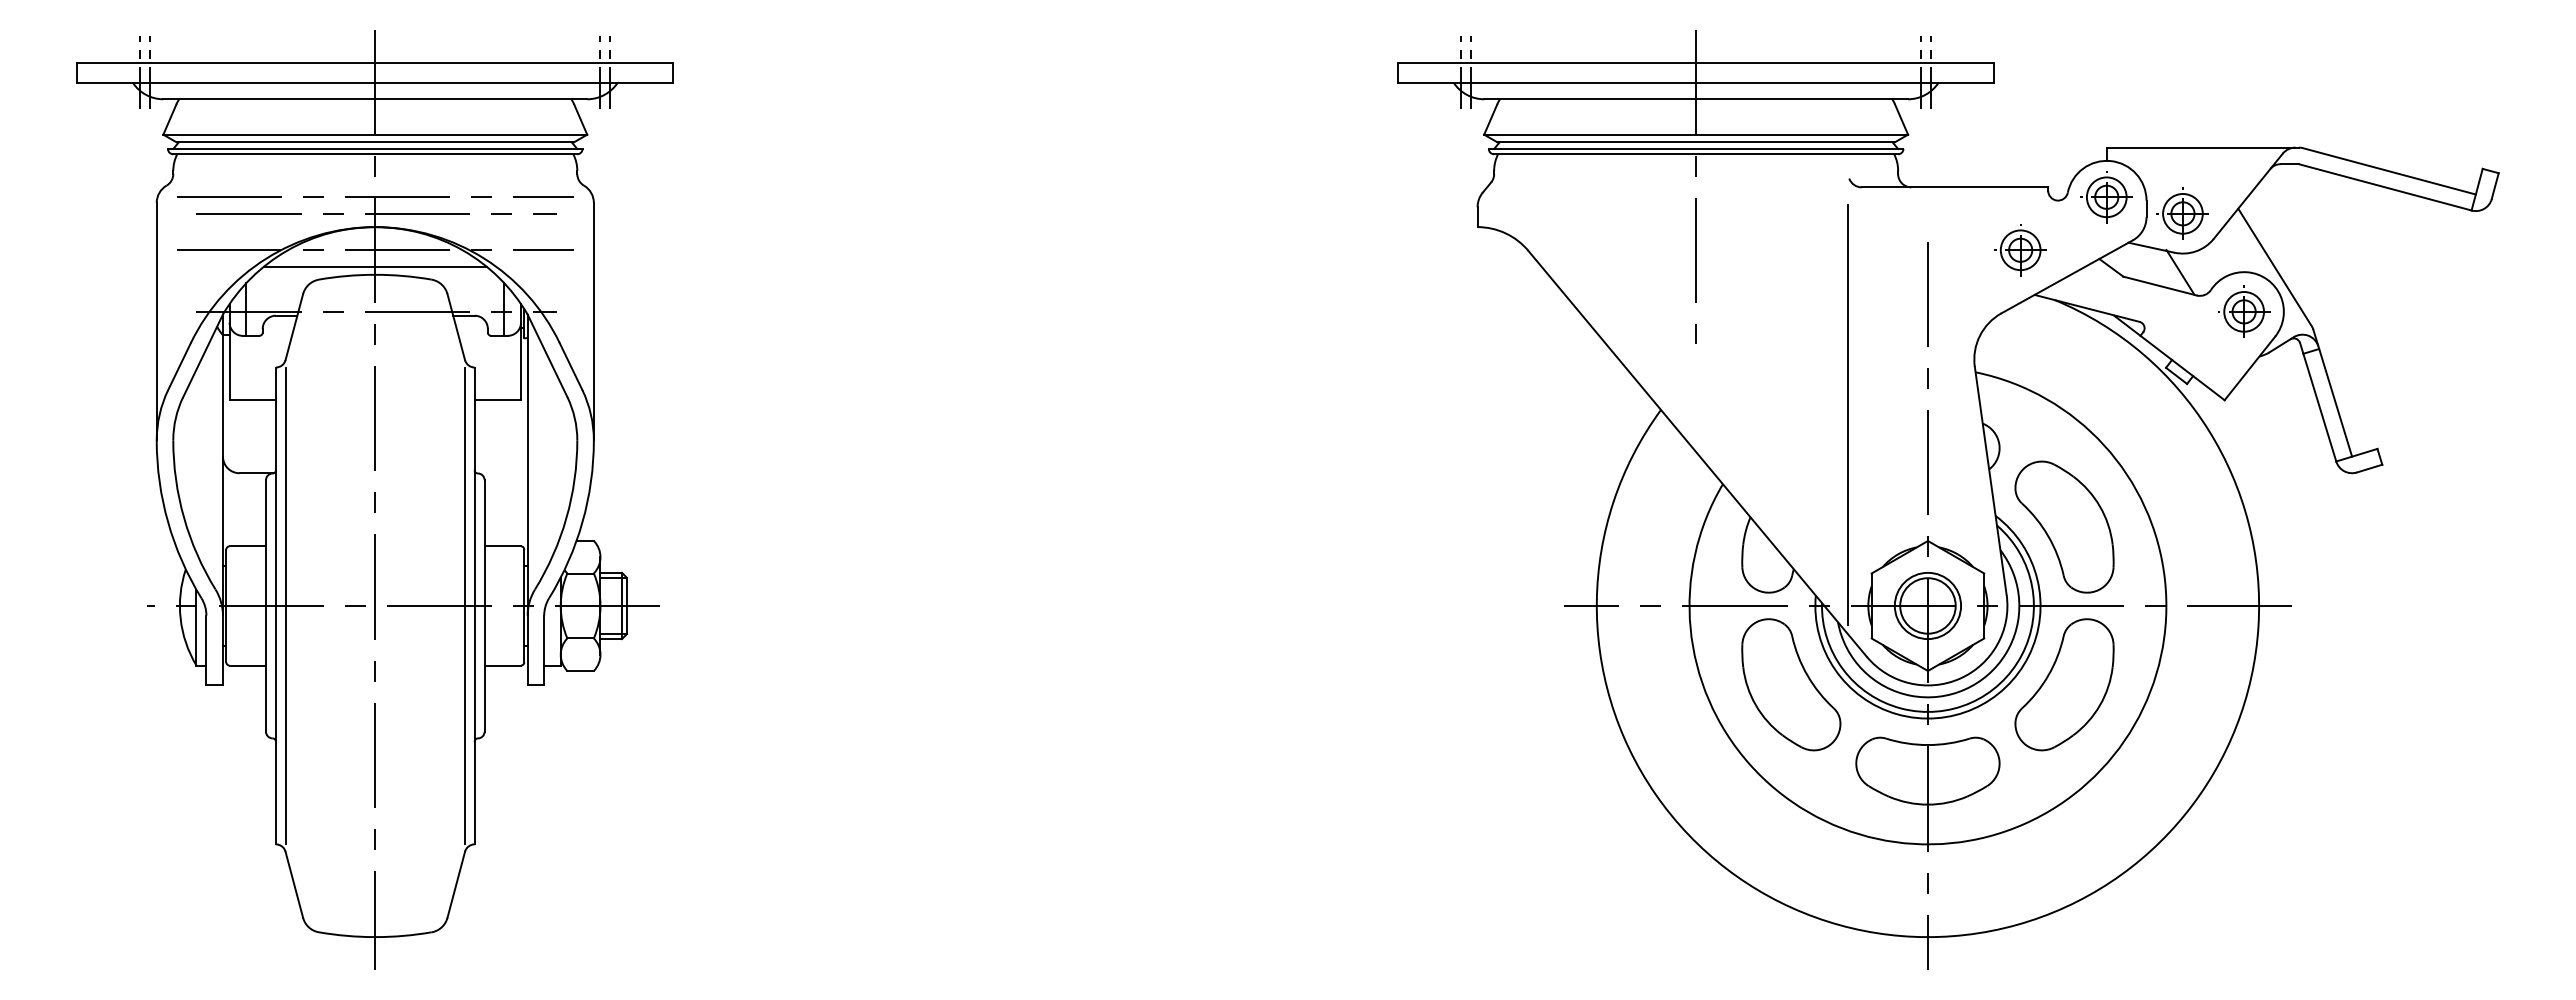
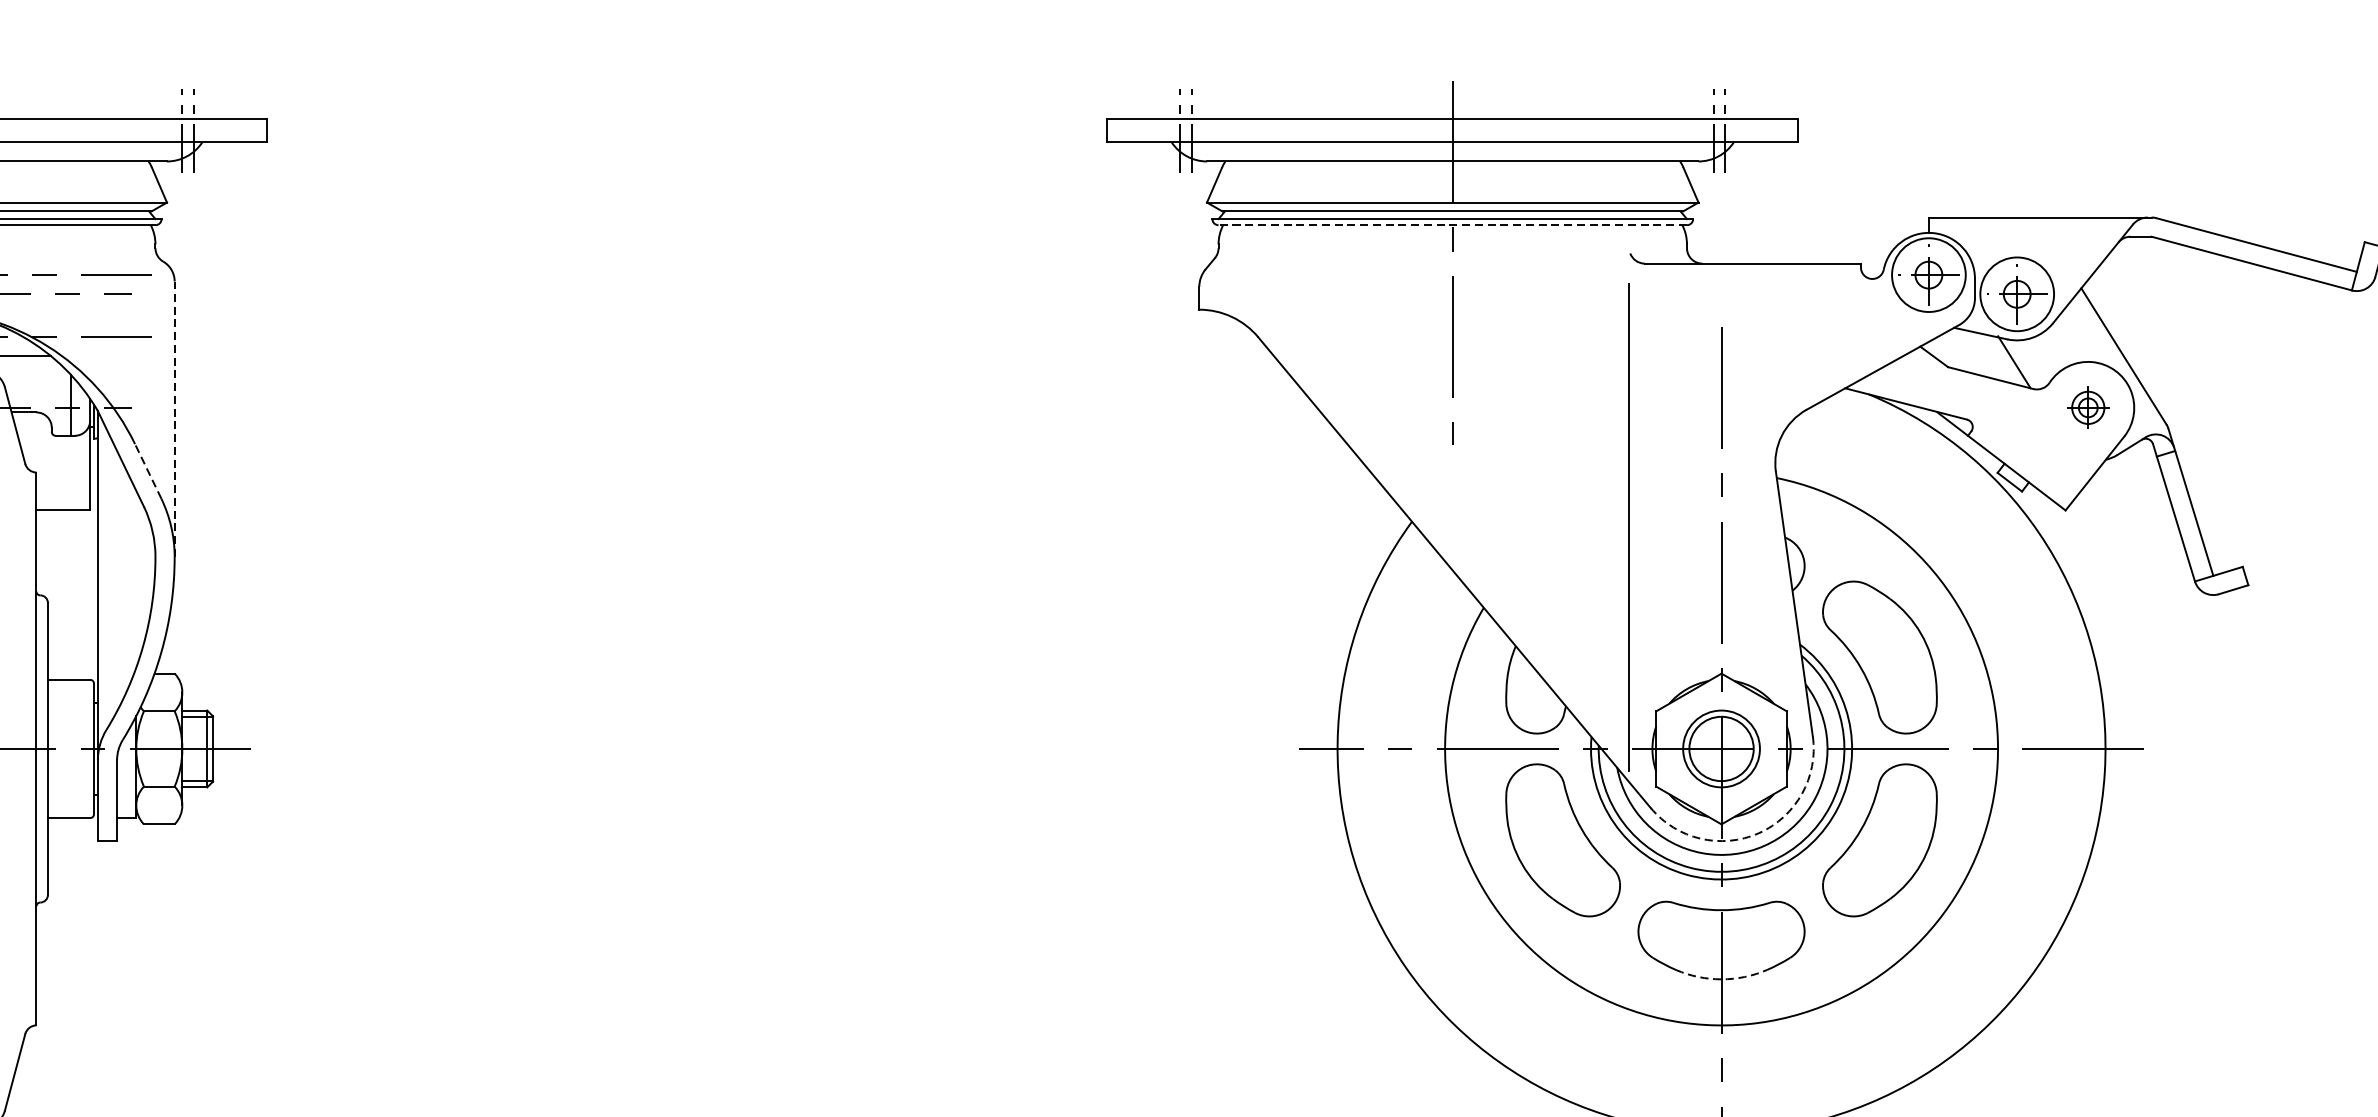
line: (1695, 154) -> (1452, 225), solid -> dashed
circle: (2106, 197) -> (1928, 275), size x1.6
circle: (2182, 213) -> (2016, 293), size x1.6
part: (2020, 250) -> (1828, 336), removed
part: (2244, 311) -> (2088, 407), size x0.7
line: (593, 321) -> (174, 419), solid -> dashed
line: (570, 366) -> (147, 471), solid -> dashed
line: (464, 605) -> (24, 748), removed
arc: (1960, 678) -> (1759, 833), solid -> dashed
arc: (1927, 804) -> (1721, 979), solid -> dashed

